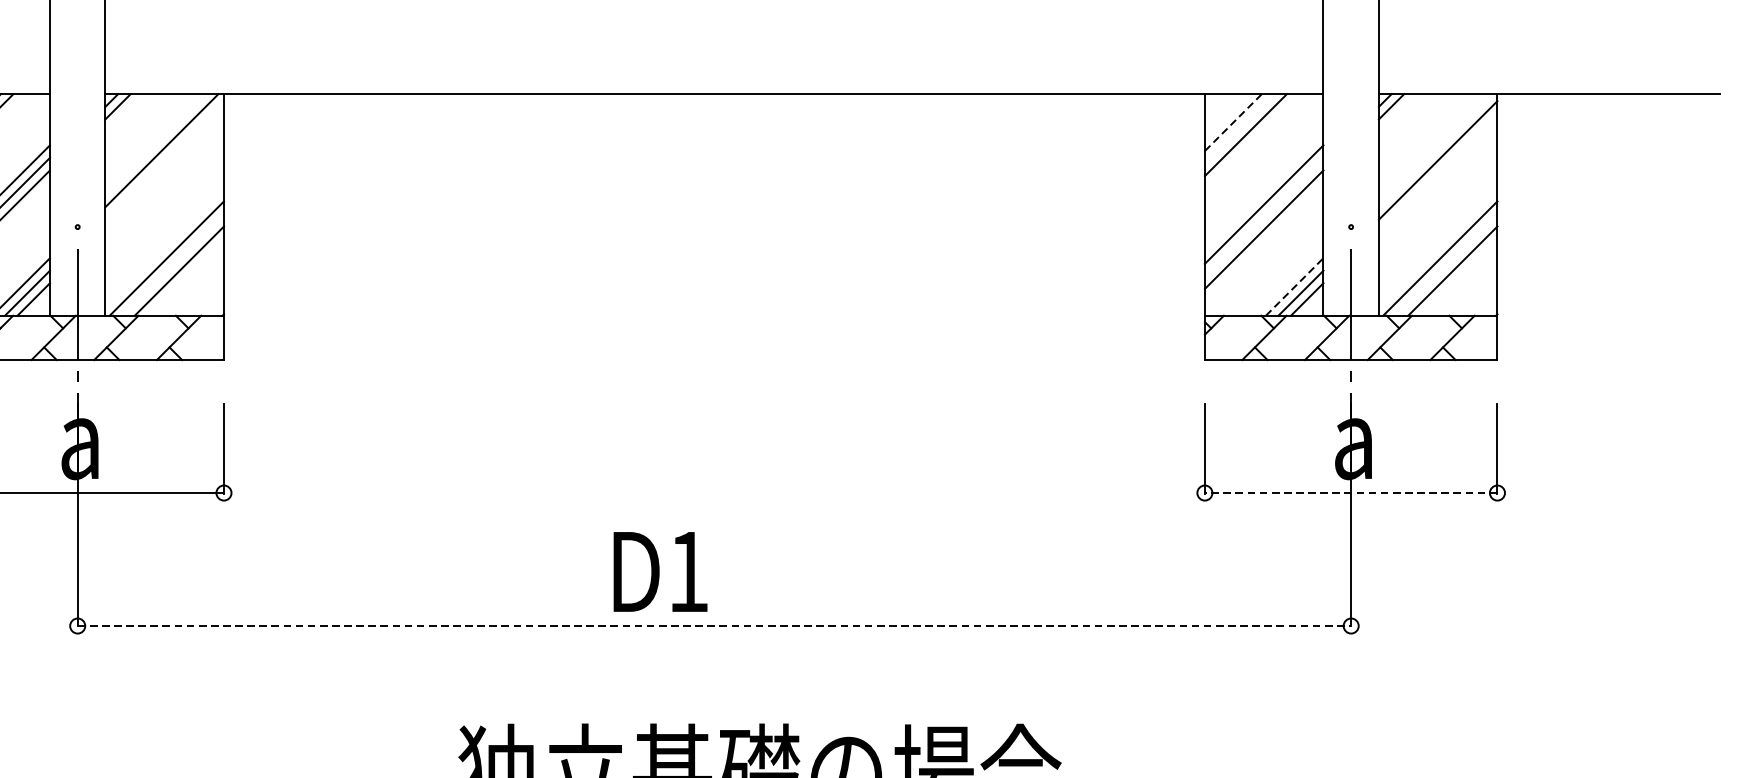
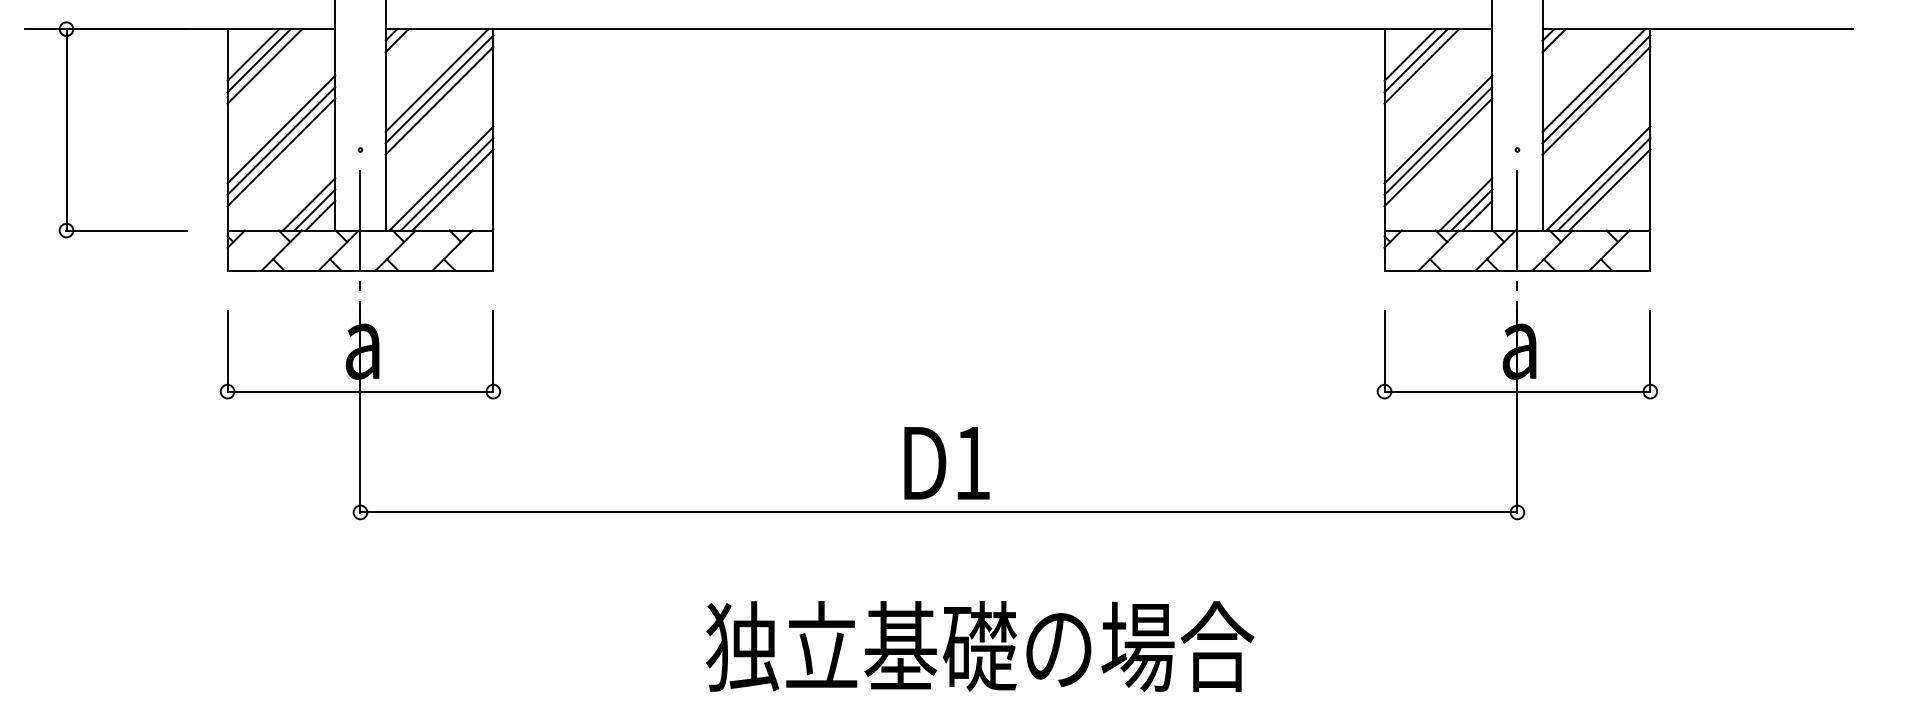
line: (1233, 123) -> (1410, 55), dashed -> solid
line: (1238, 128) -> (1415, 60), added
line: (1434, 150) -> (1593, 80), added
line: (164, 160) -> (439, 89), added
line: (164, 172) -> (439, 100), added
line: (1438, 172) -> (1596, 100), added
line: (1264, 216) -> (1438, 140), added
line: (172, 265) -> (446, 184), added
line: (1445, 265) -> (1603, 184), added
line: (1295, 287) -> (1466, 204), dashed -> solid
line: (1351, 492) -> (1517, 391), dashed -> solid
text: (659, 572) -> (946, 463), moved
line: (715, 626) -> (939, 512), dashed -> solid

